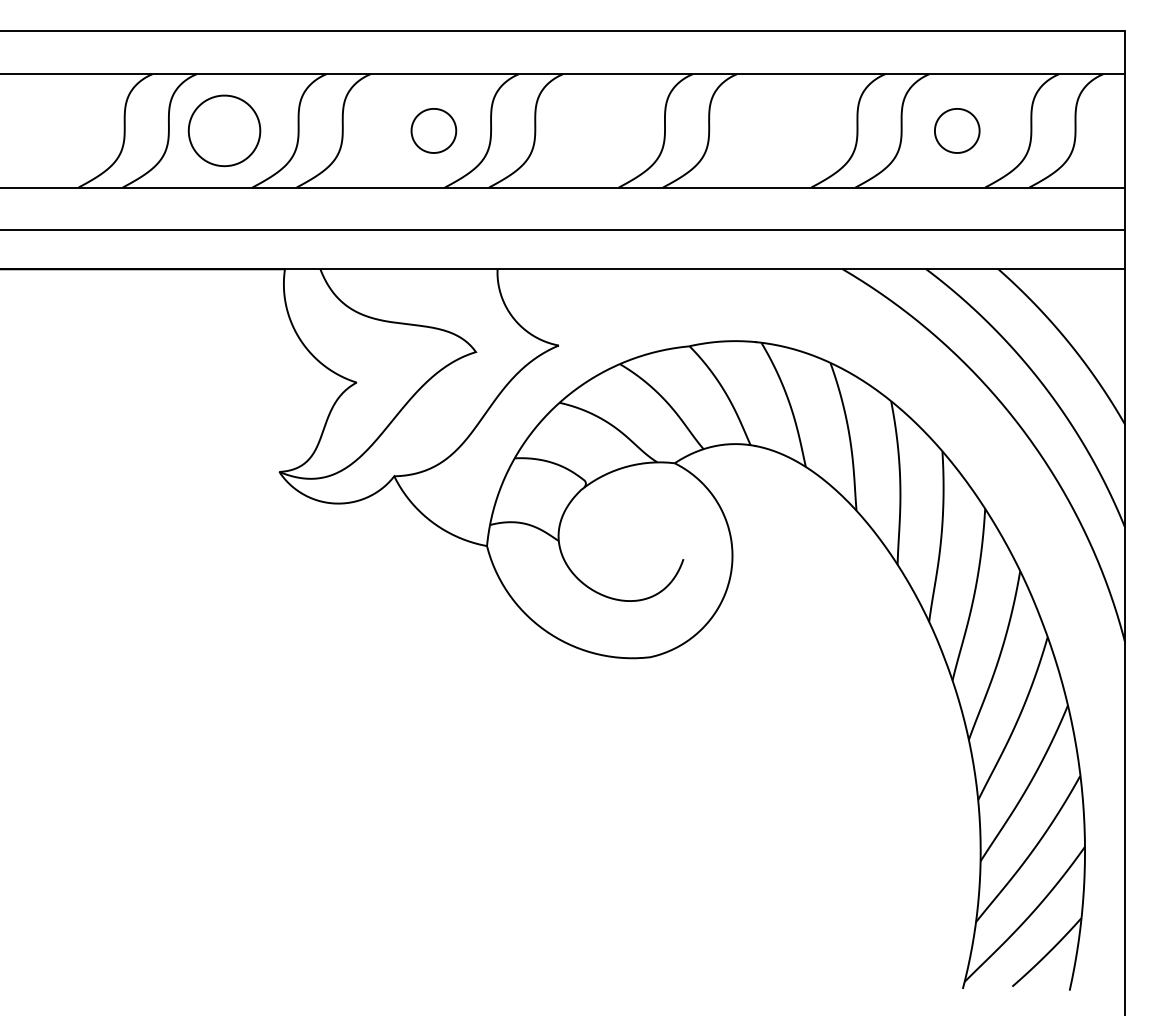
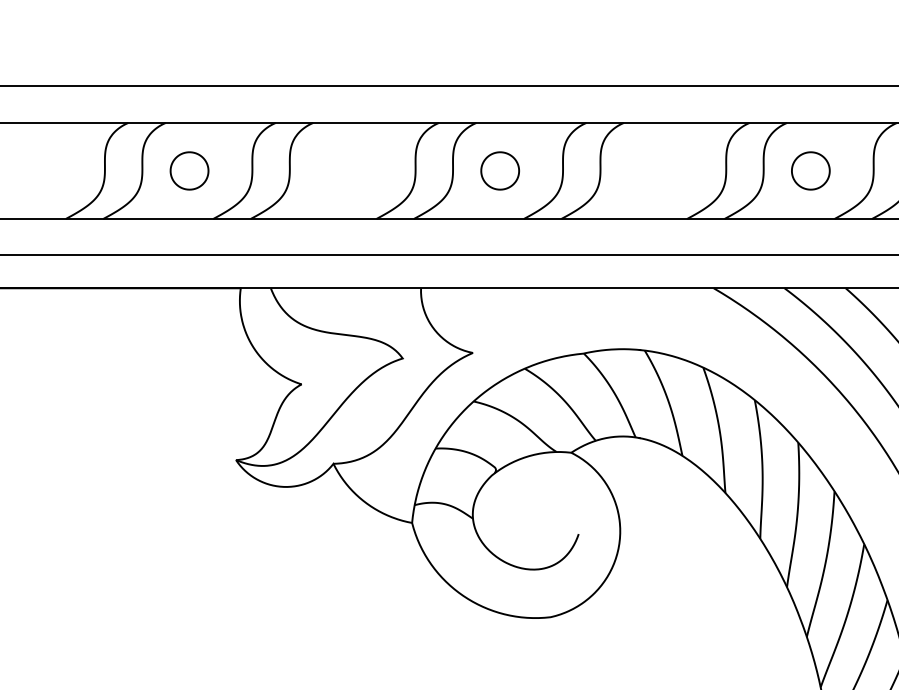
part: (224, 130) -> (189, 170), size x0.62
part: (433, 130) -> (499, 170), moved

